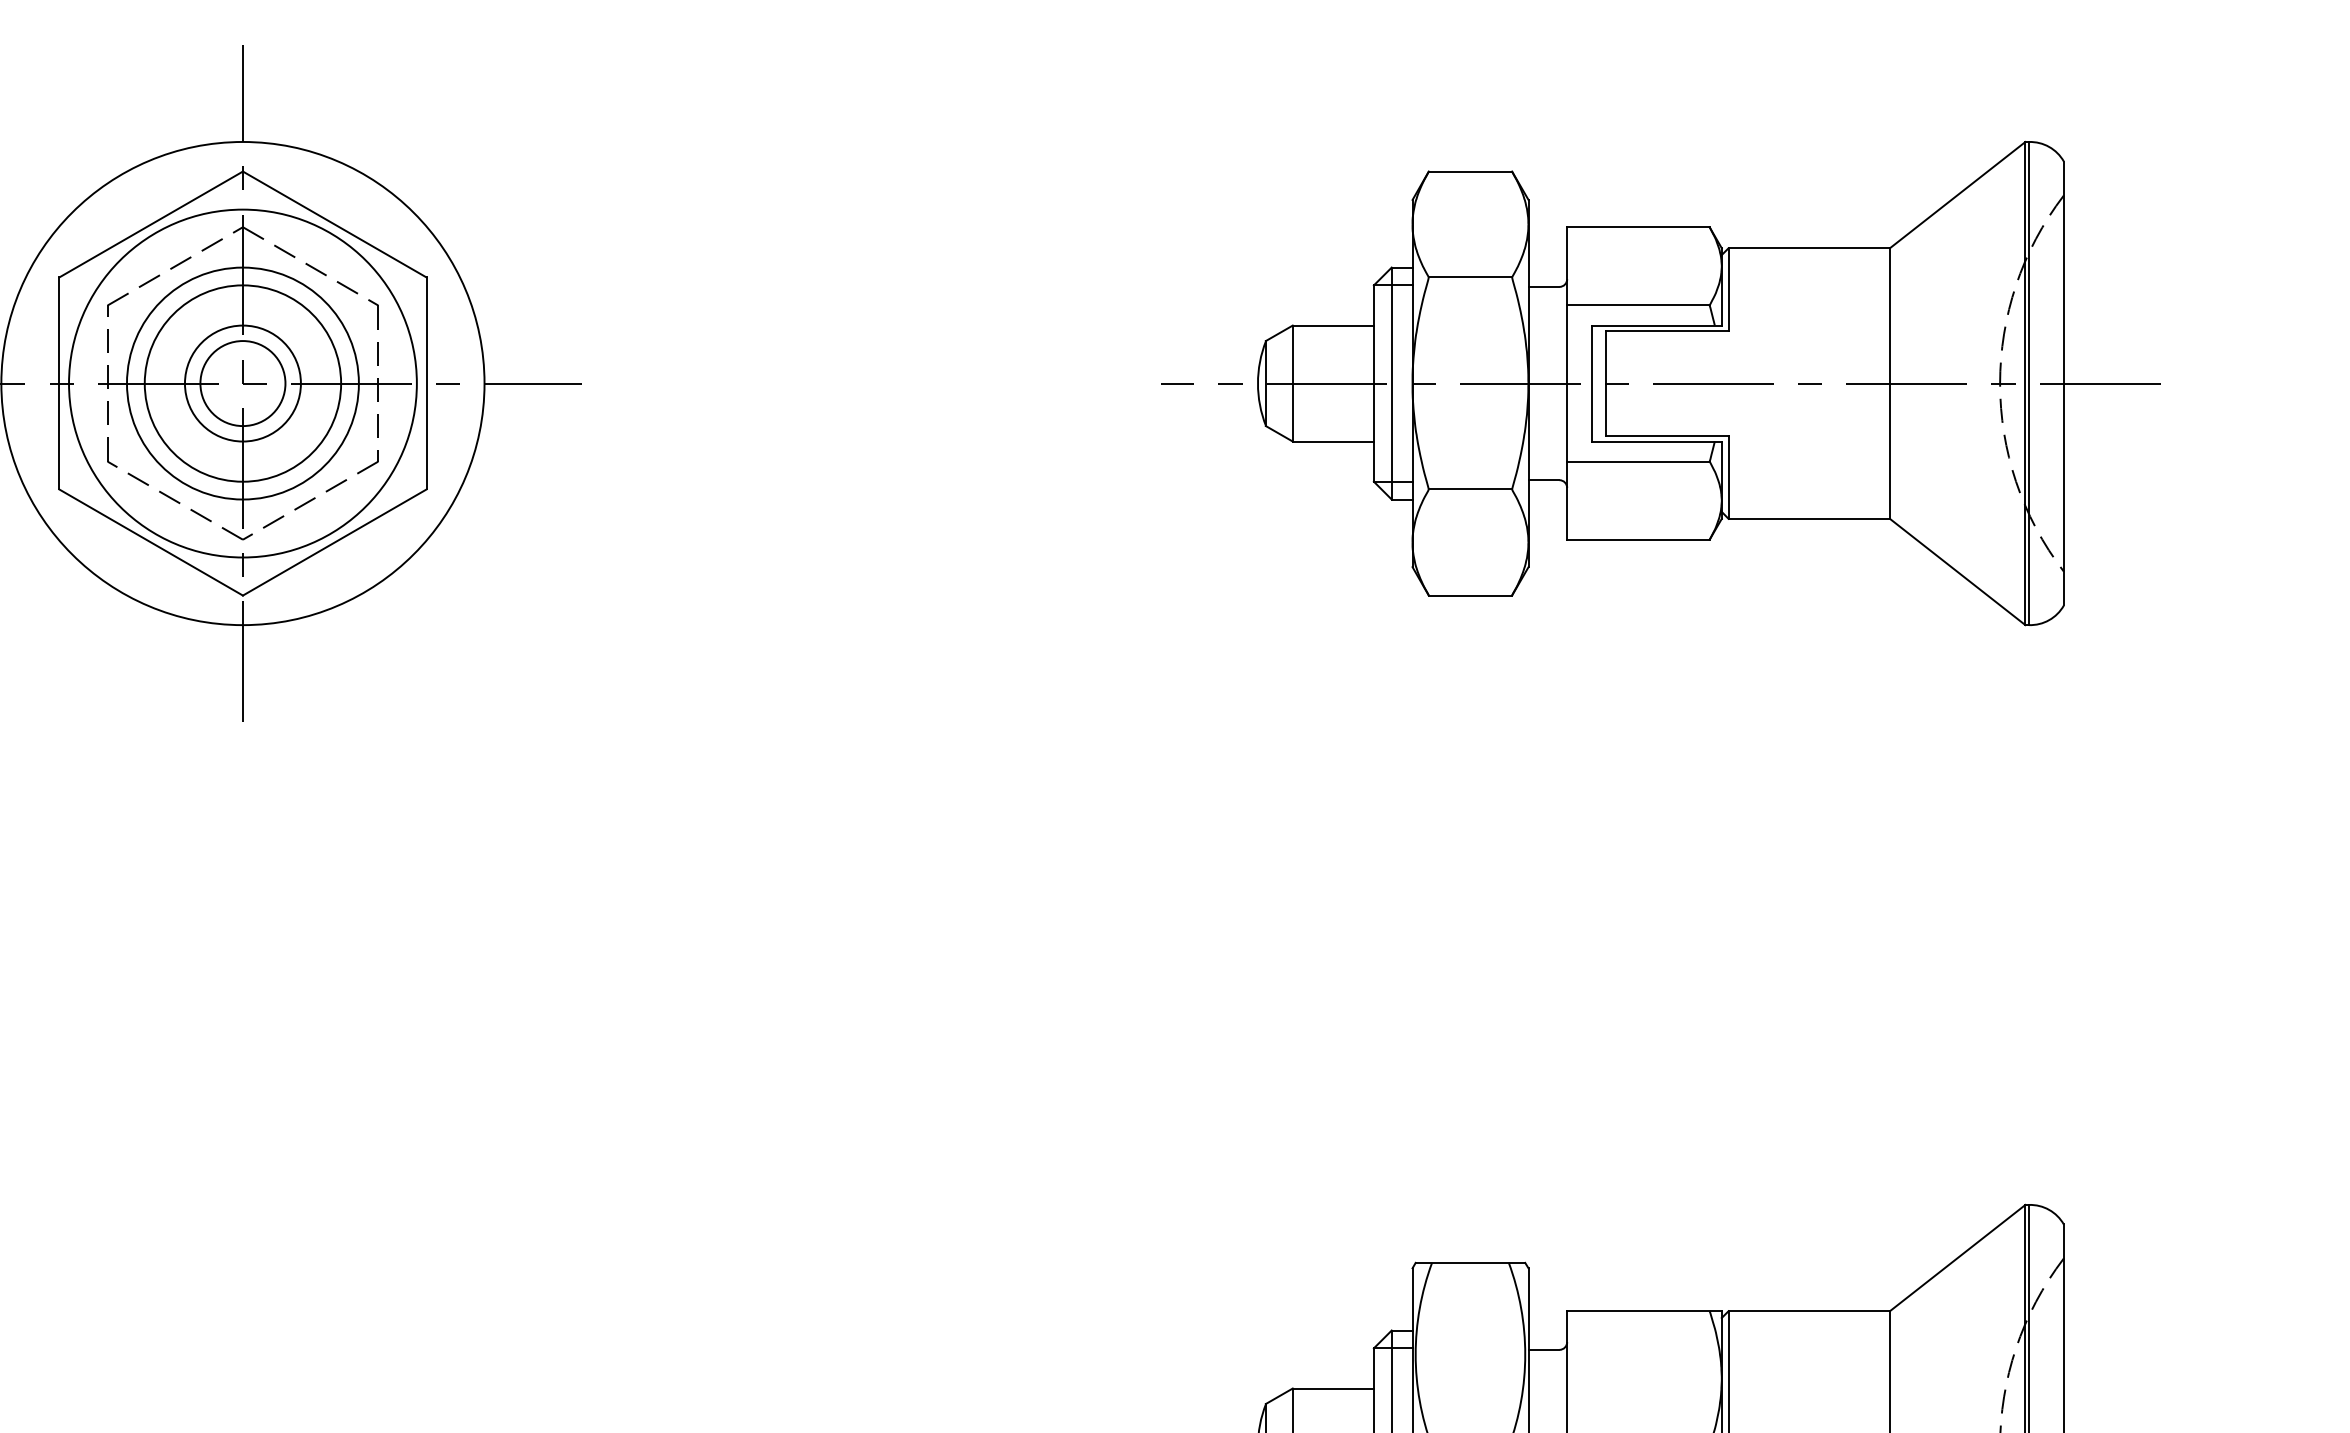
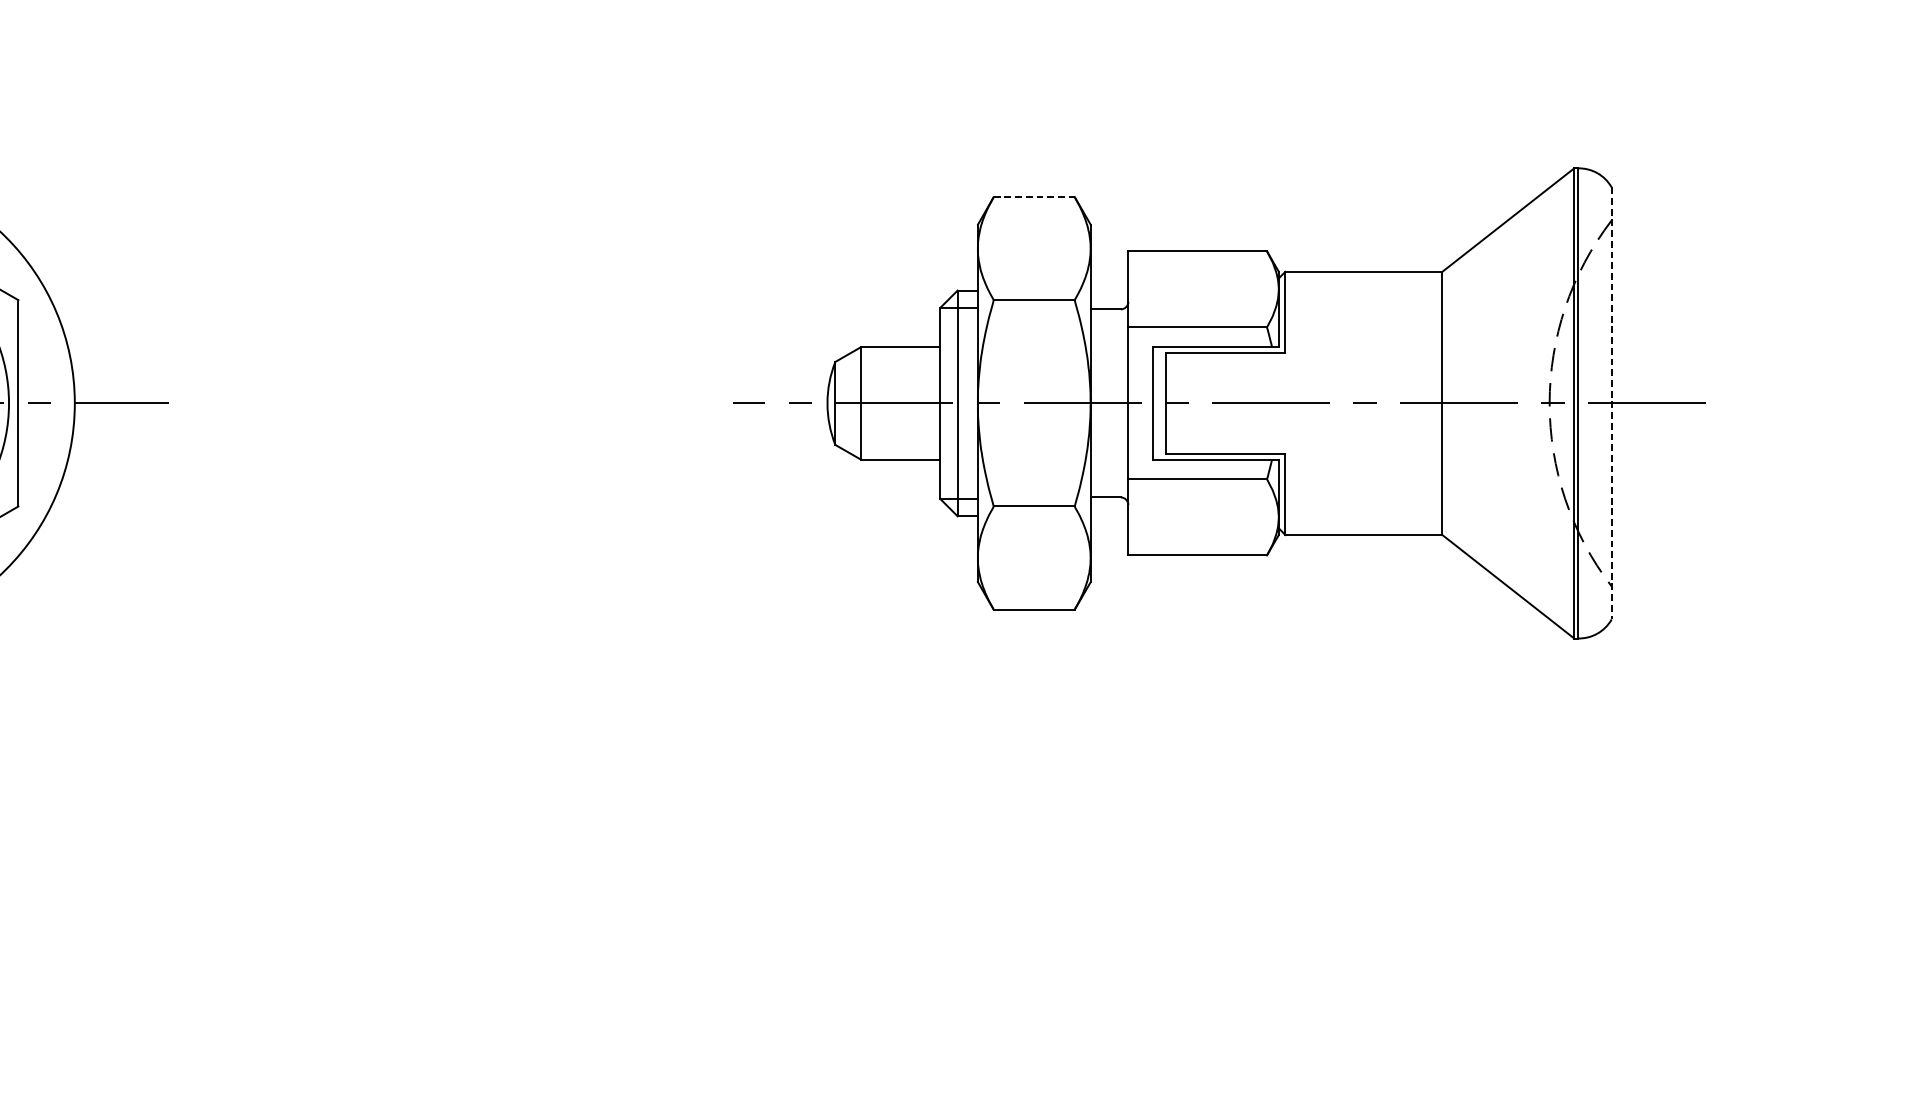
line: (1470, 171) -> (1034, 197), solid -> dashed
line: (2063, 383) -> (1611, 403), solid -> dashed

